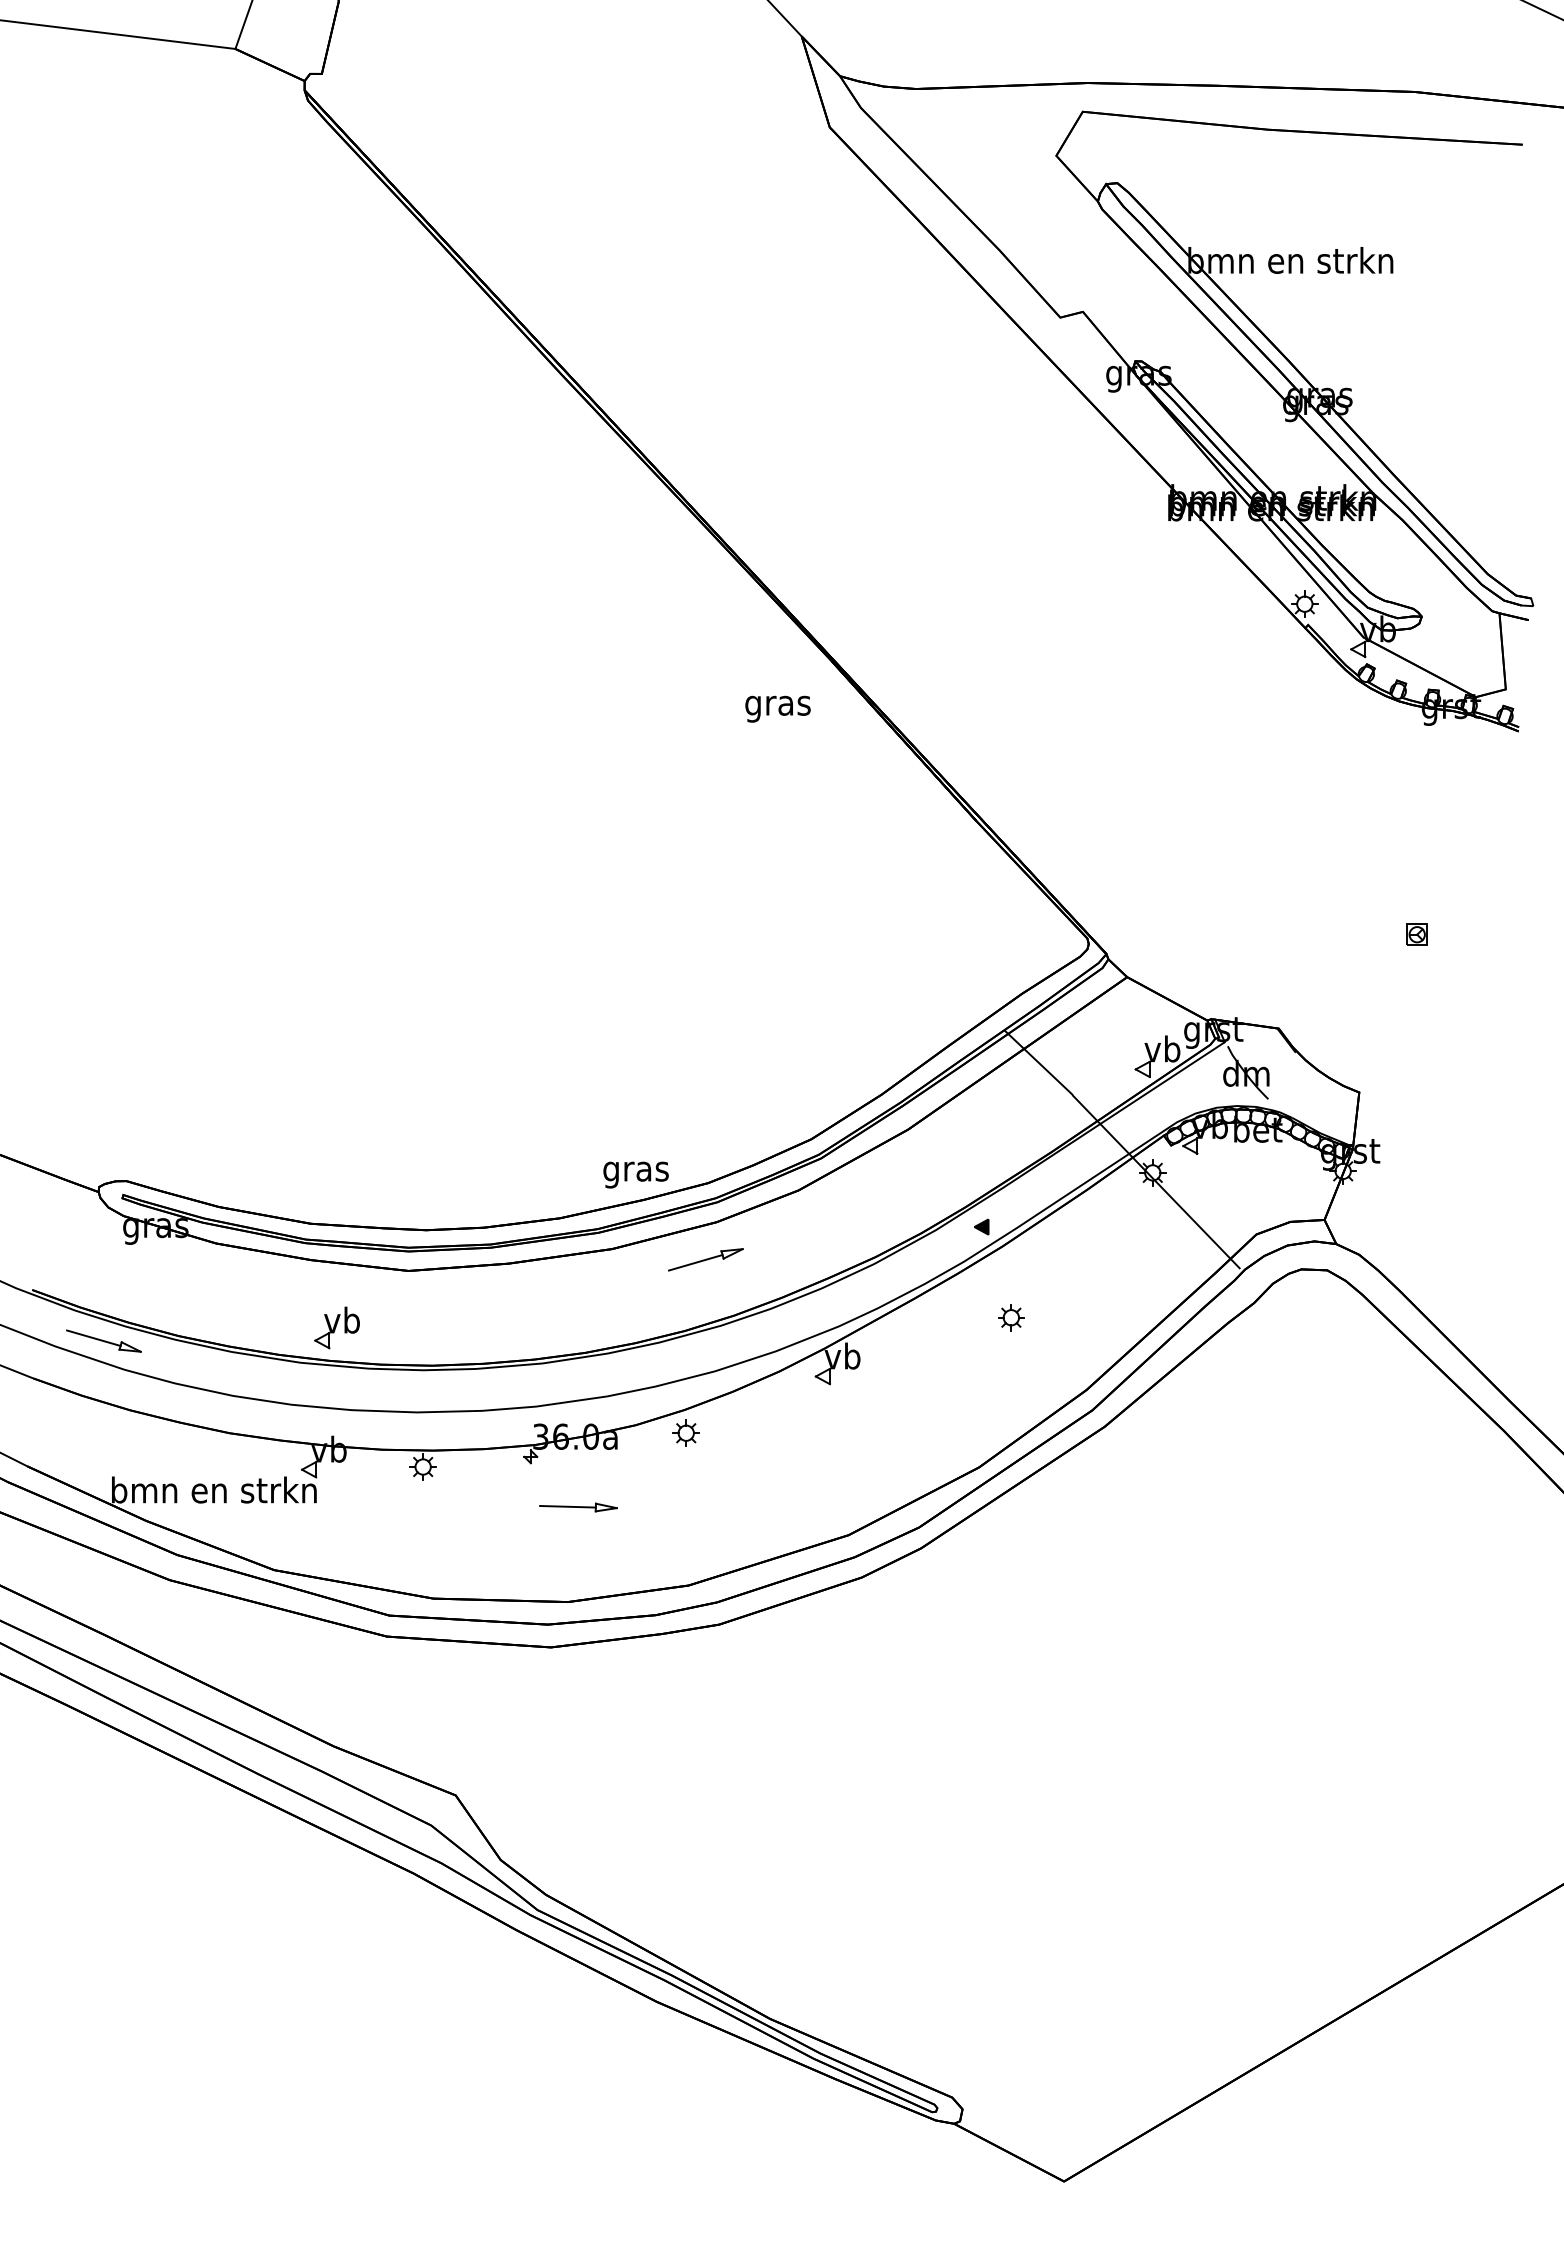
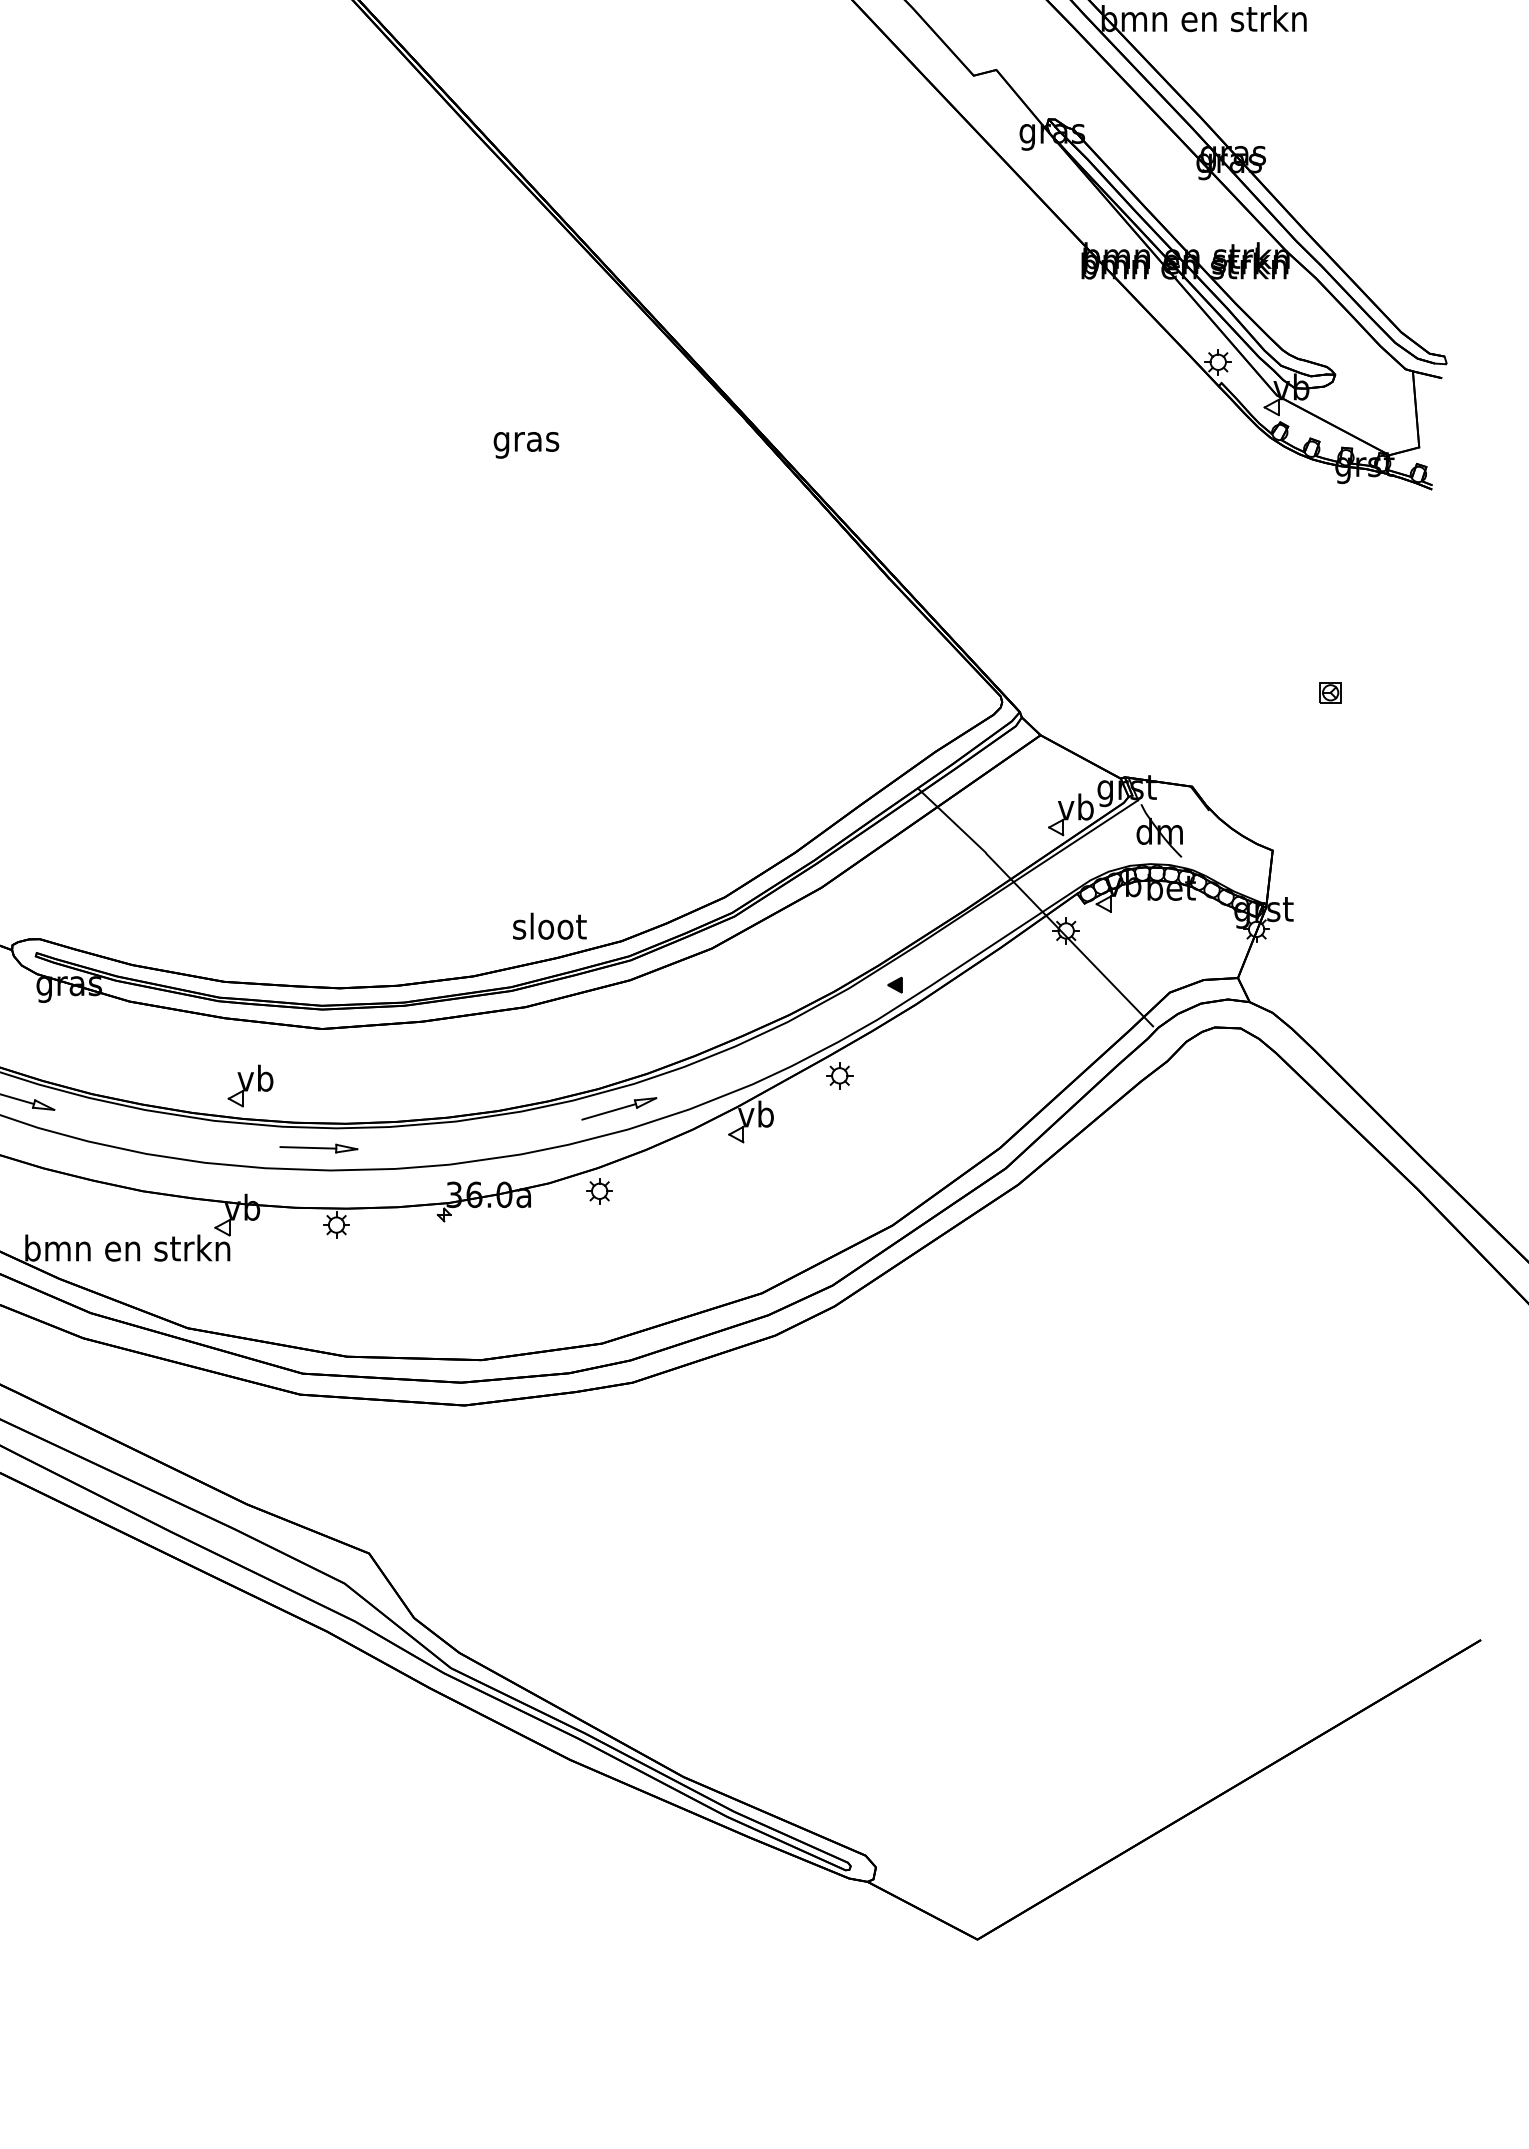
text: (777, 708) -> (525, 444), moved
text: (636, 1171) -> (549, 929), gras -> sloot
part: (705, 1259) -> (618, 1108), moved
part: (1011, 1317) -> (839, 1075), moved
part: (578, 1507) -> (318, 1148), moved

